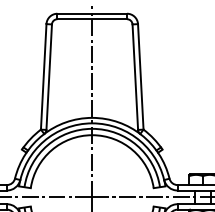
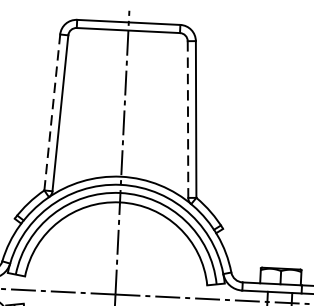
line: (43, 76) -> (51, 111), solid -> dashed
line: (135, 77) -> (188, 120), solid -> dashed

